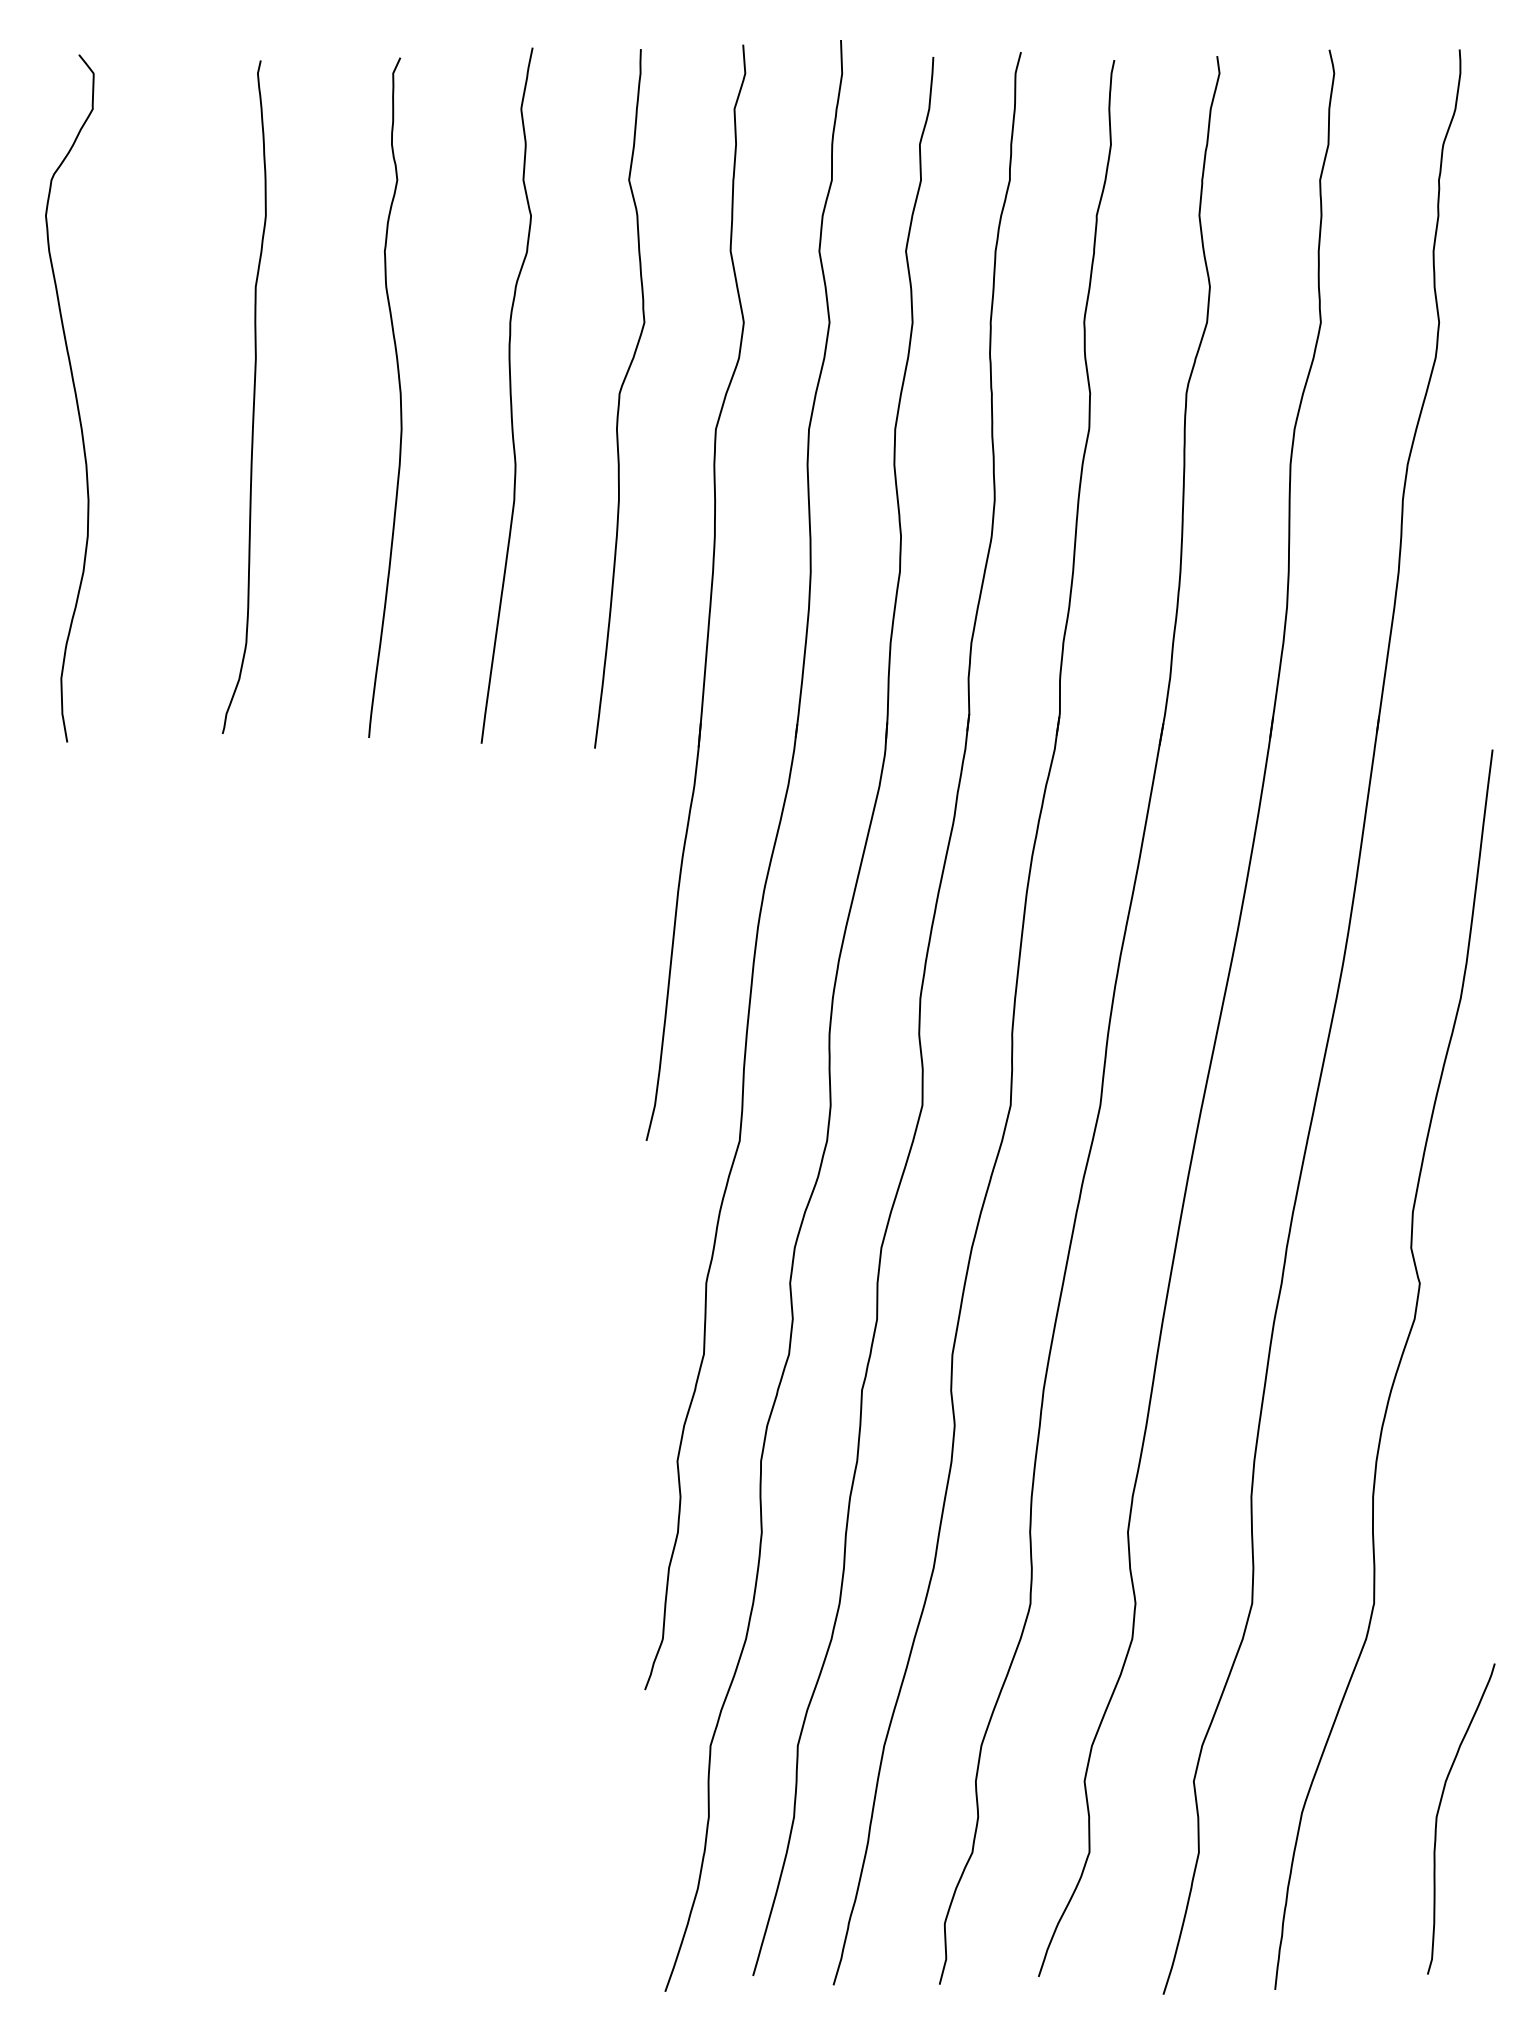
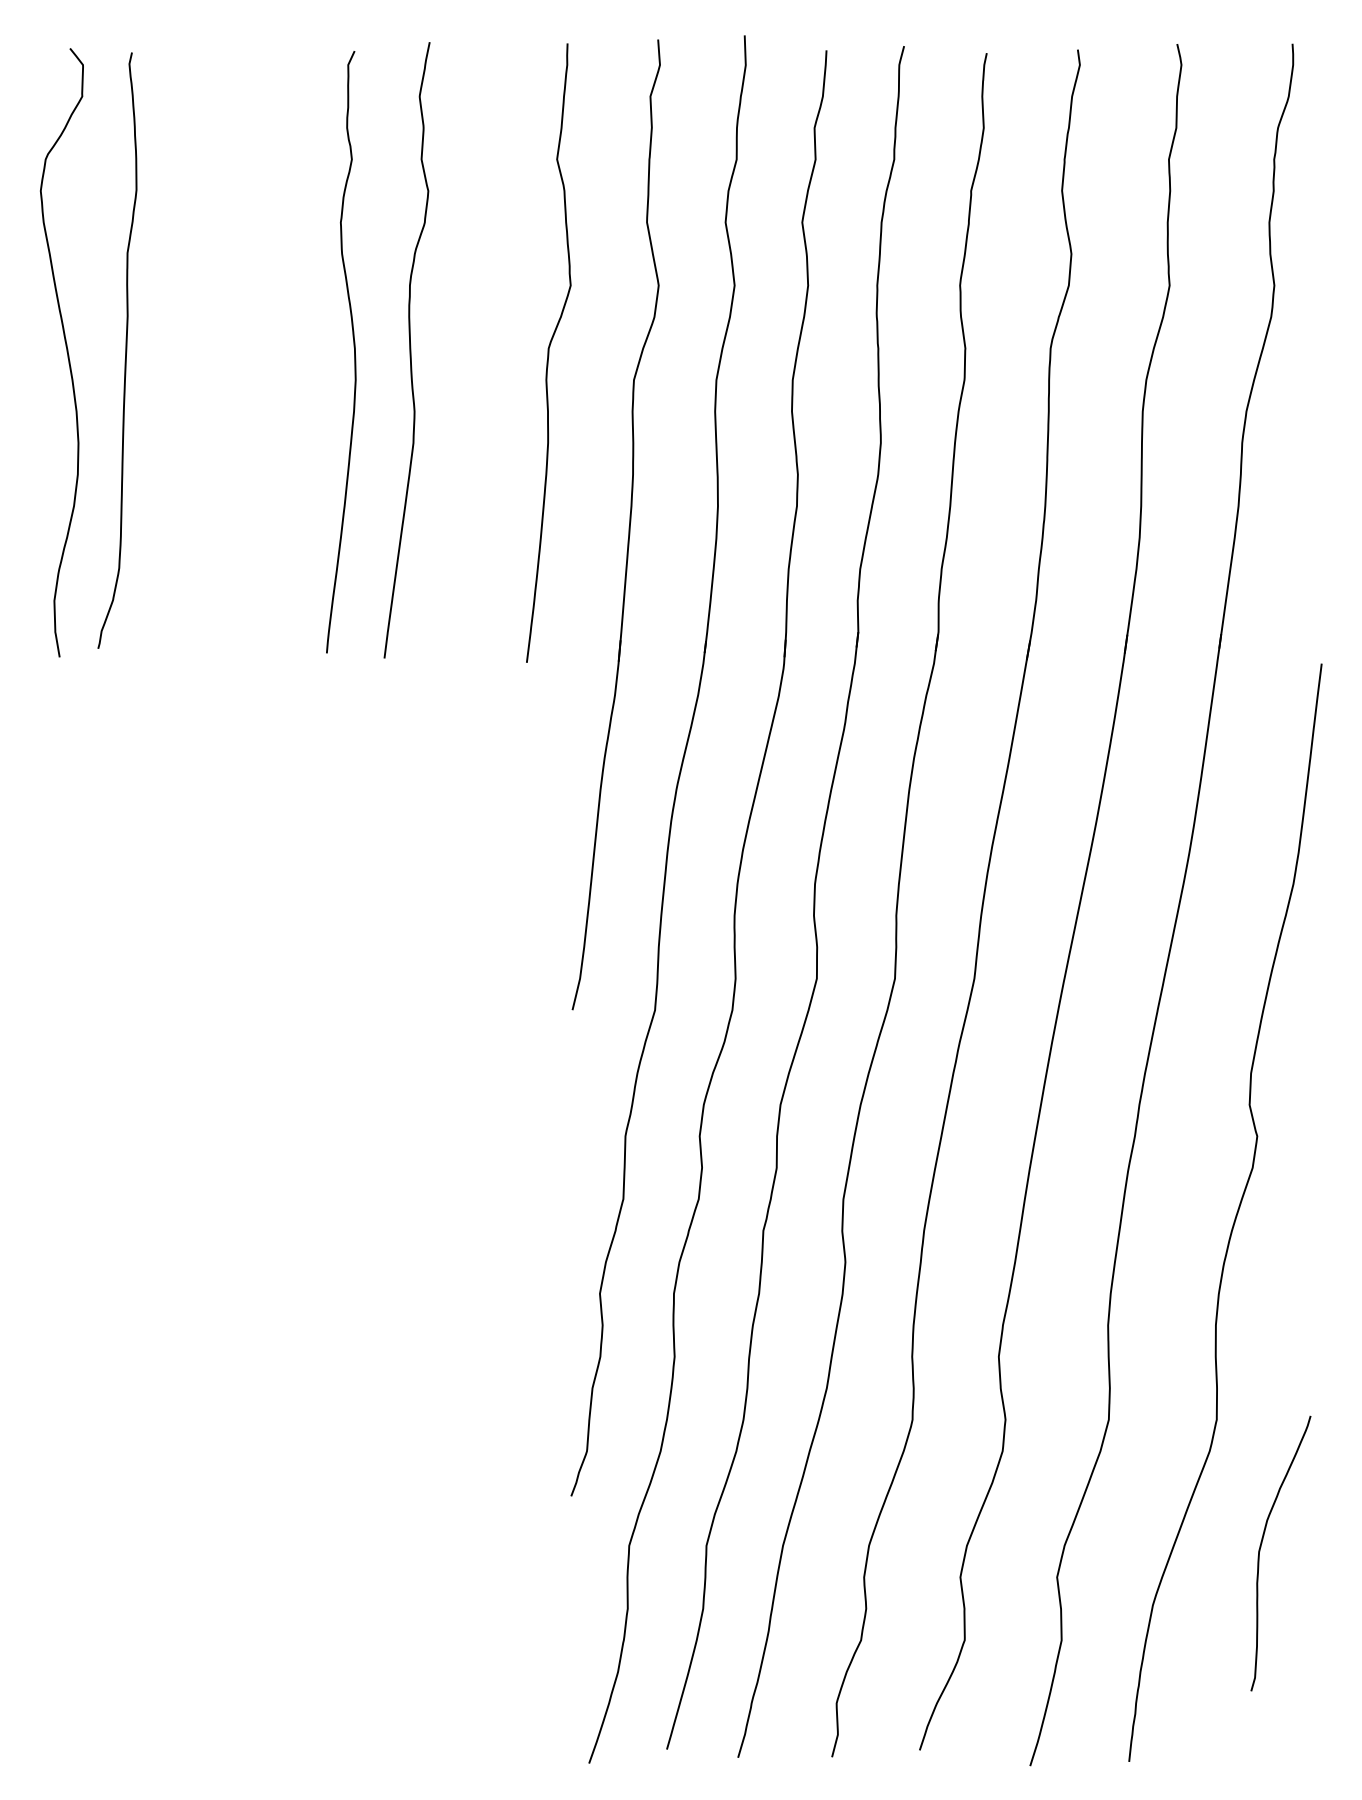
curve: (509, 395) -> (409, 350), moved
curve: (253, 397) -> (125, 350), moved
curve: (1439, 1812) -> (1261, 1547), moved

